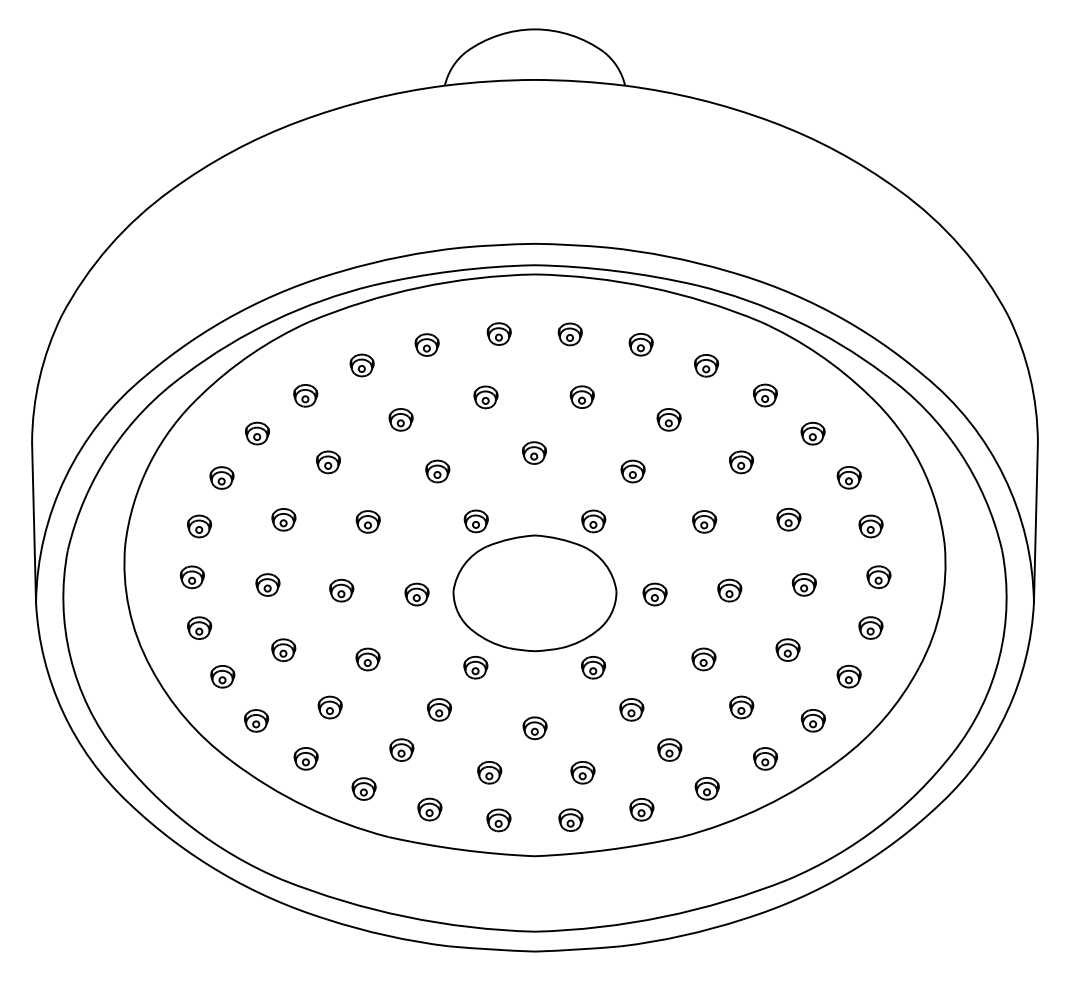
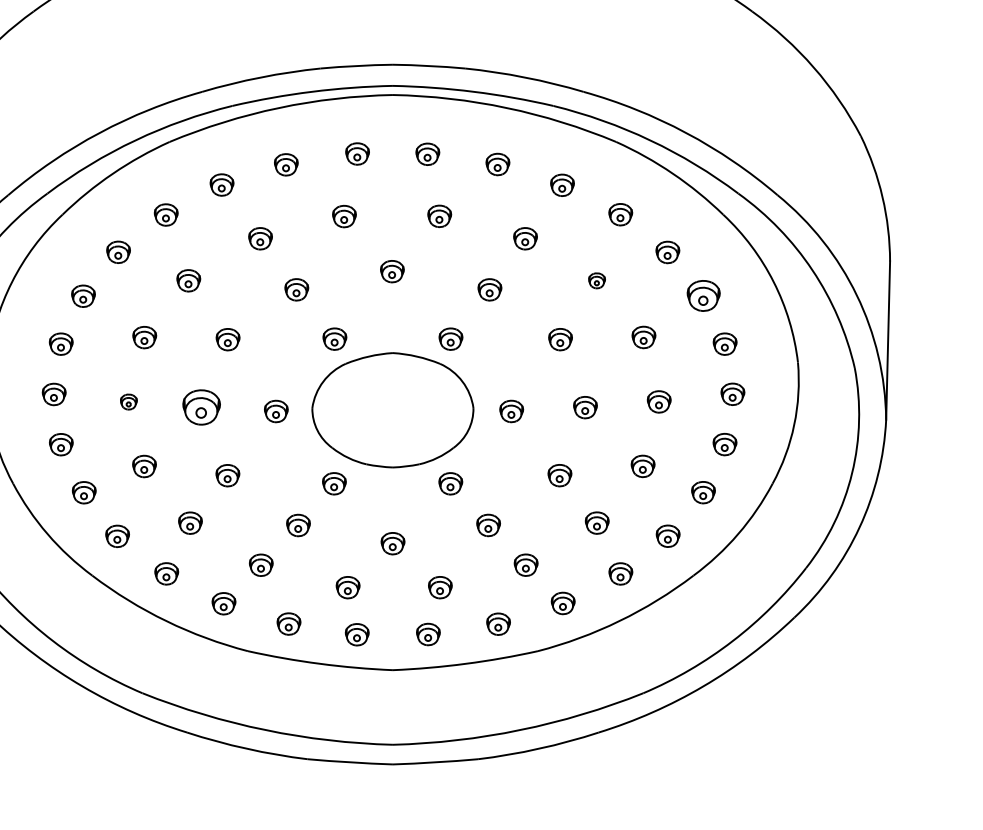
part: (741, 462) -> (597, 280), size x0.7
part: (848, 477) -> (702, 295), size x1.4
part: (267, 584) -> (128, 401), size x0.7
part: (341, 590) -> (201, 407), size x1.6

